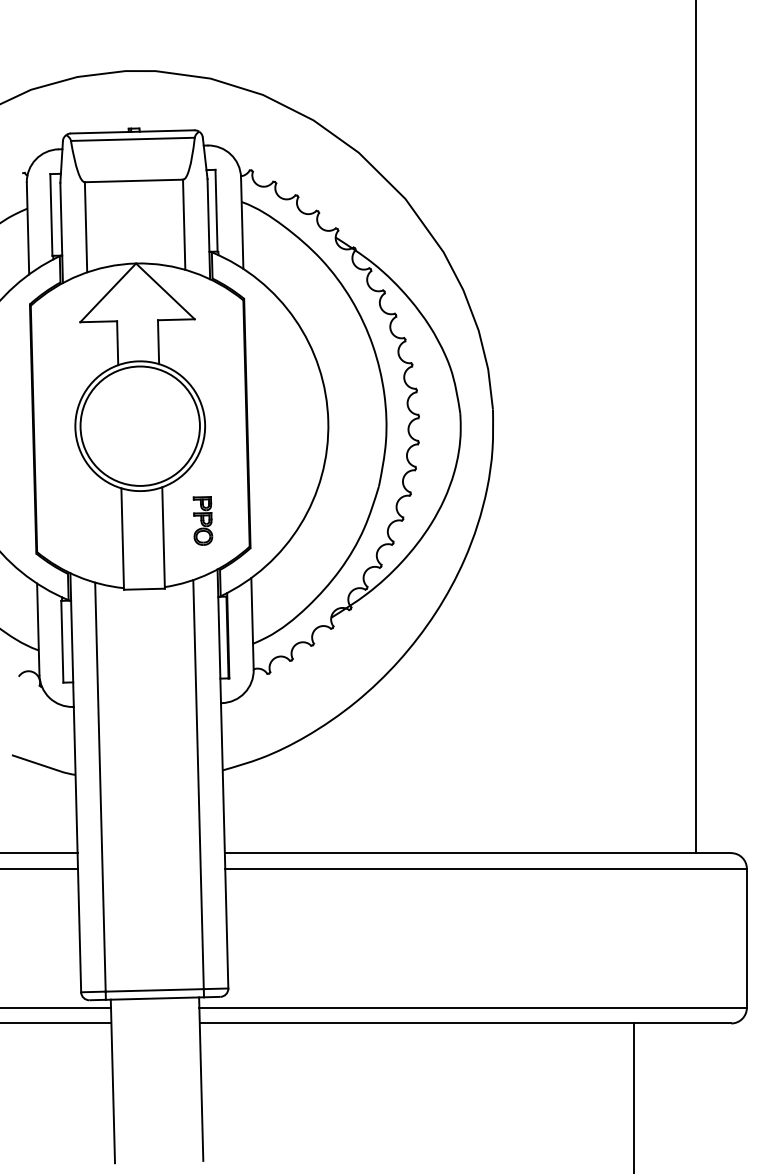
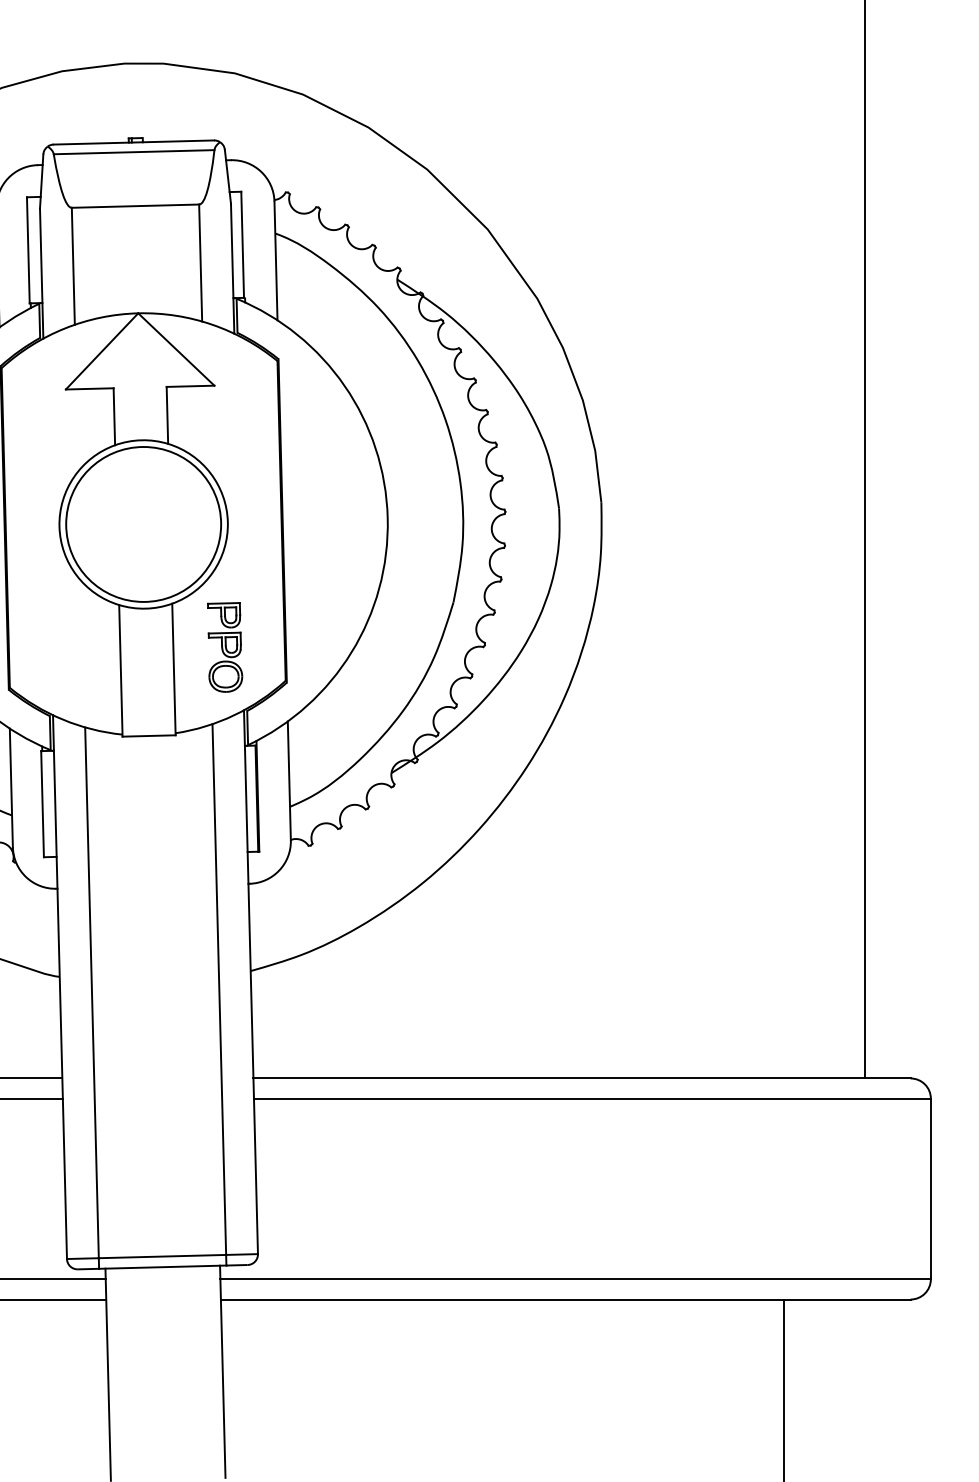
part: (202, 520) -> (224, 646), size x1.43

